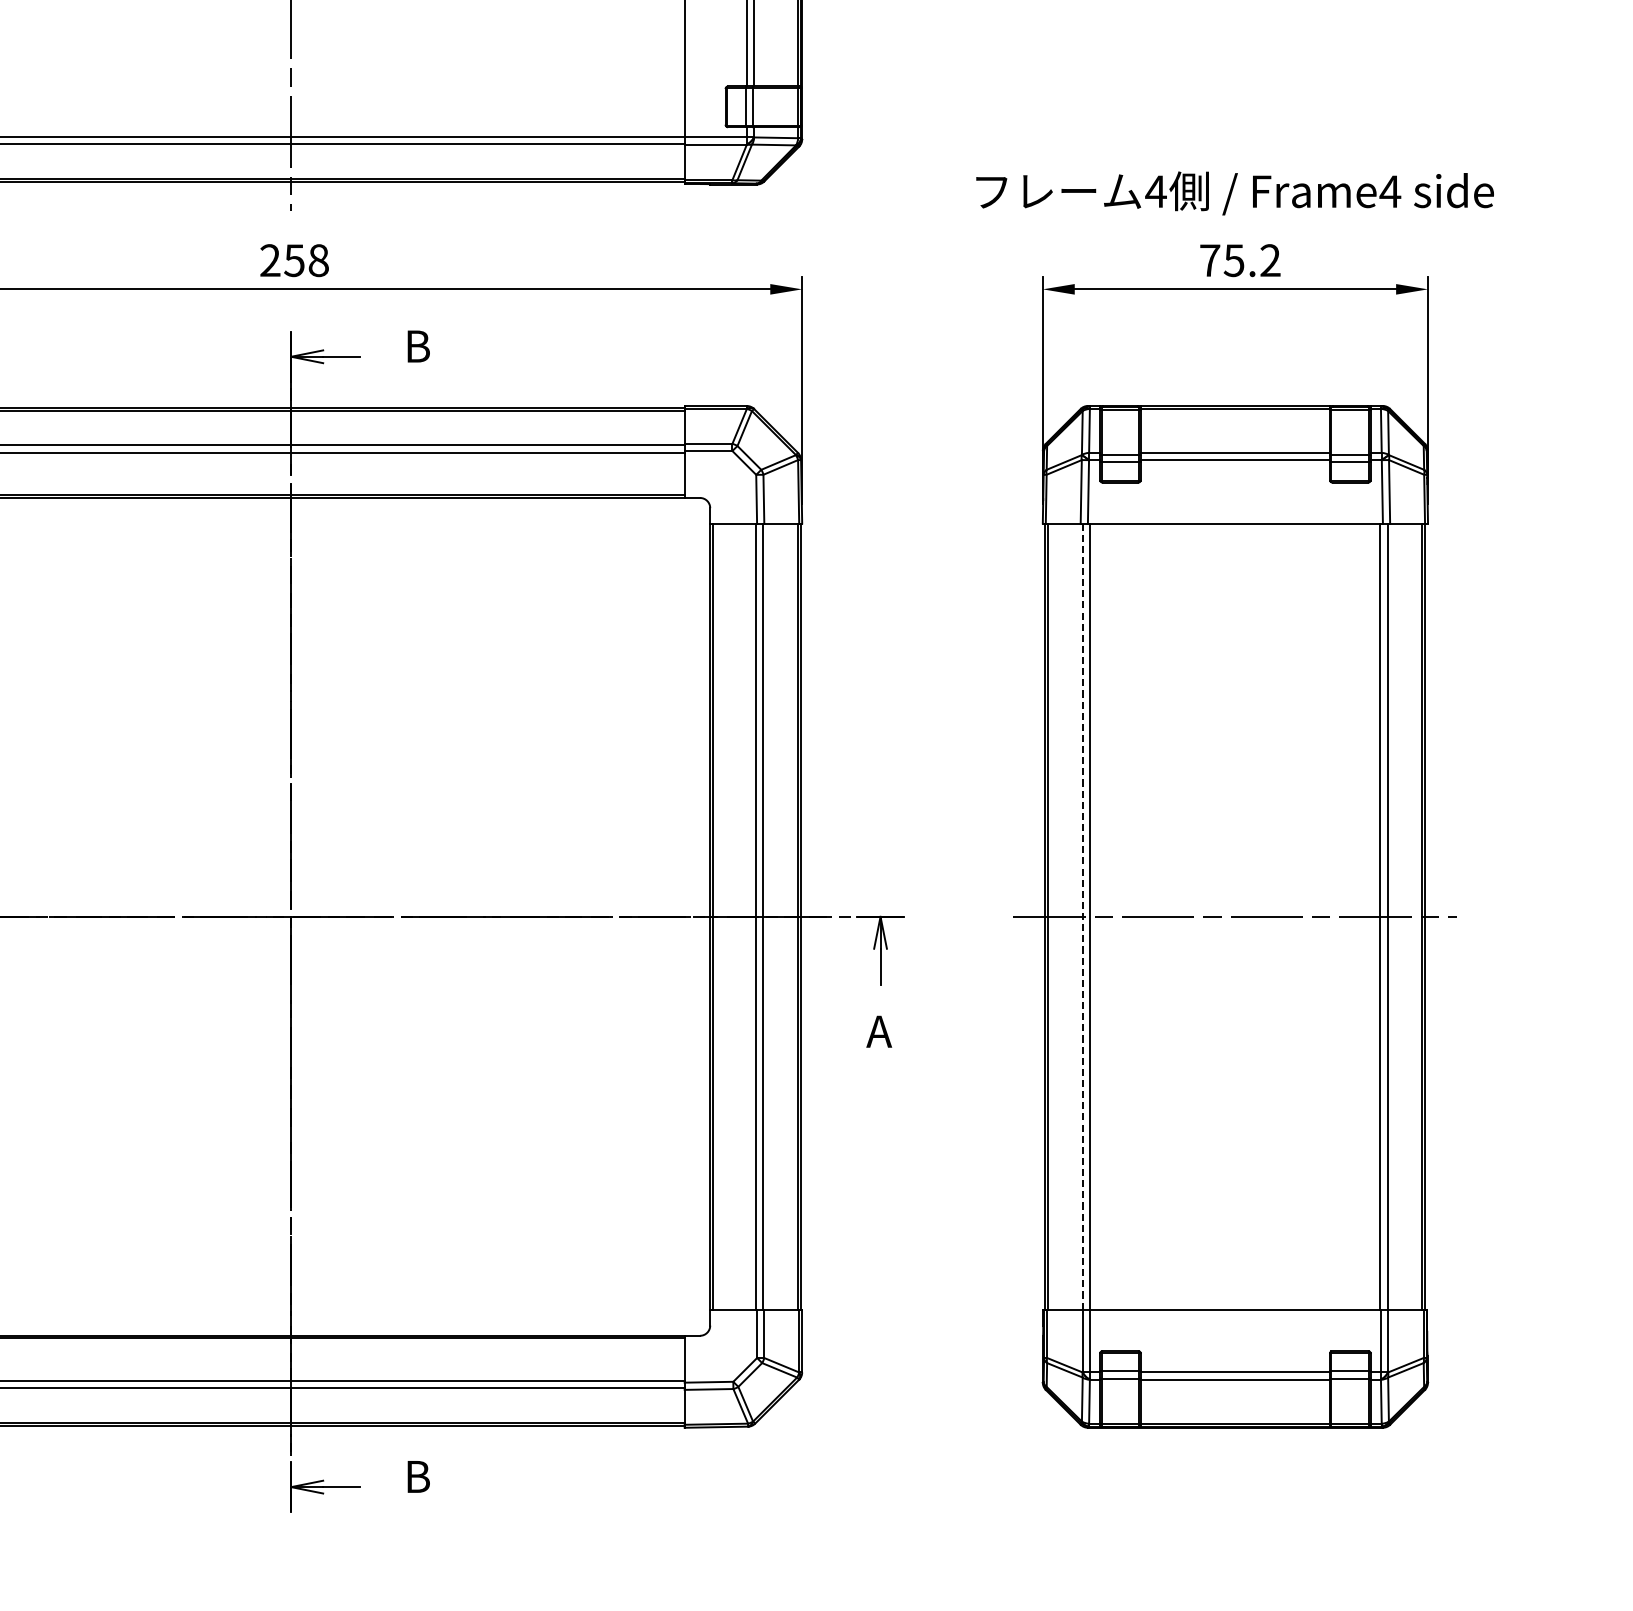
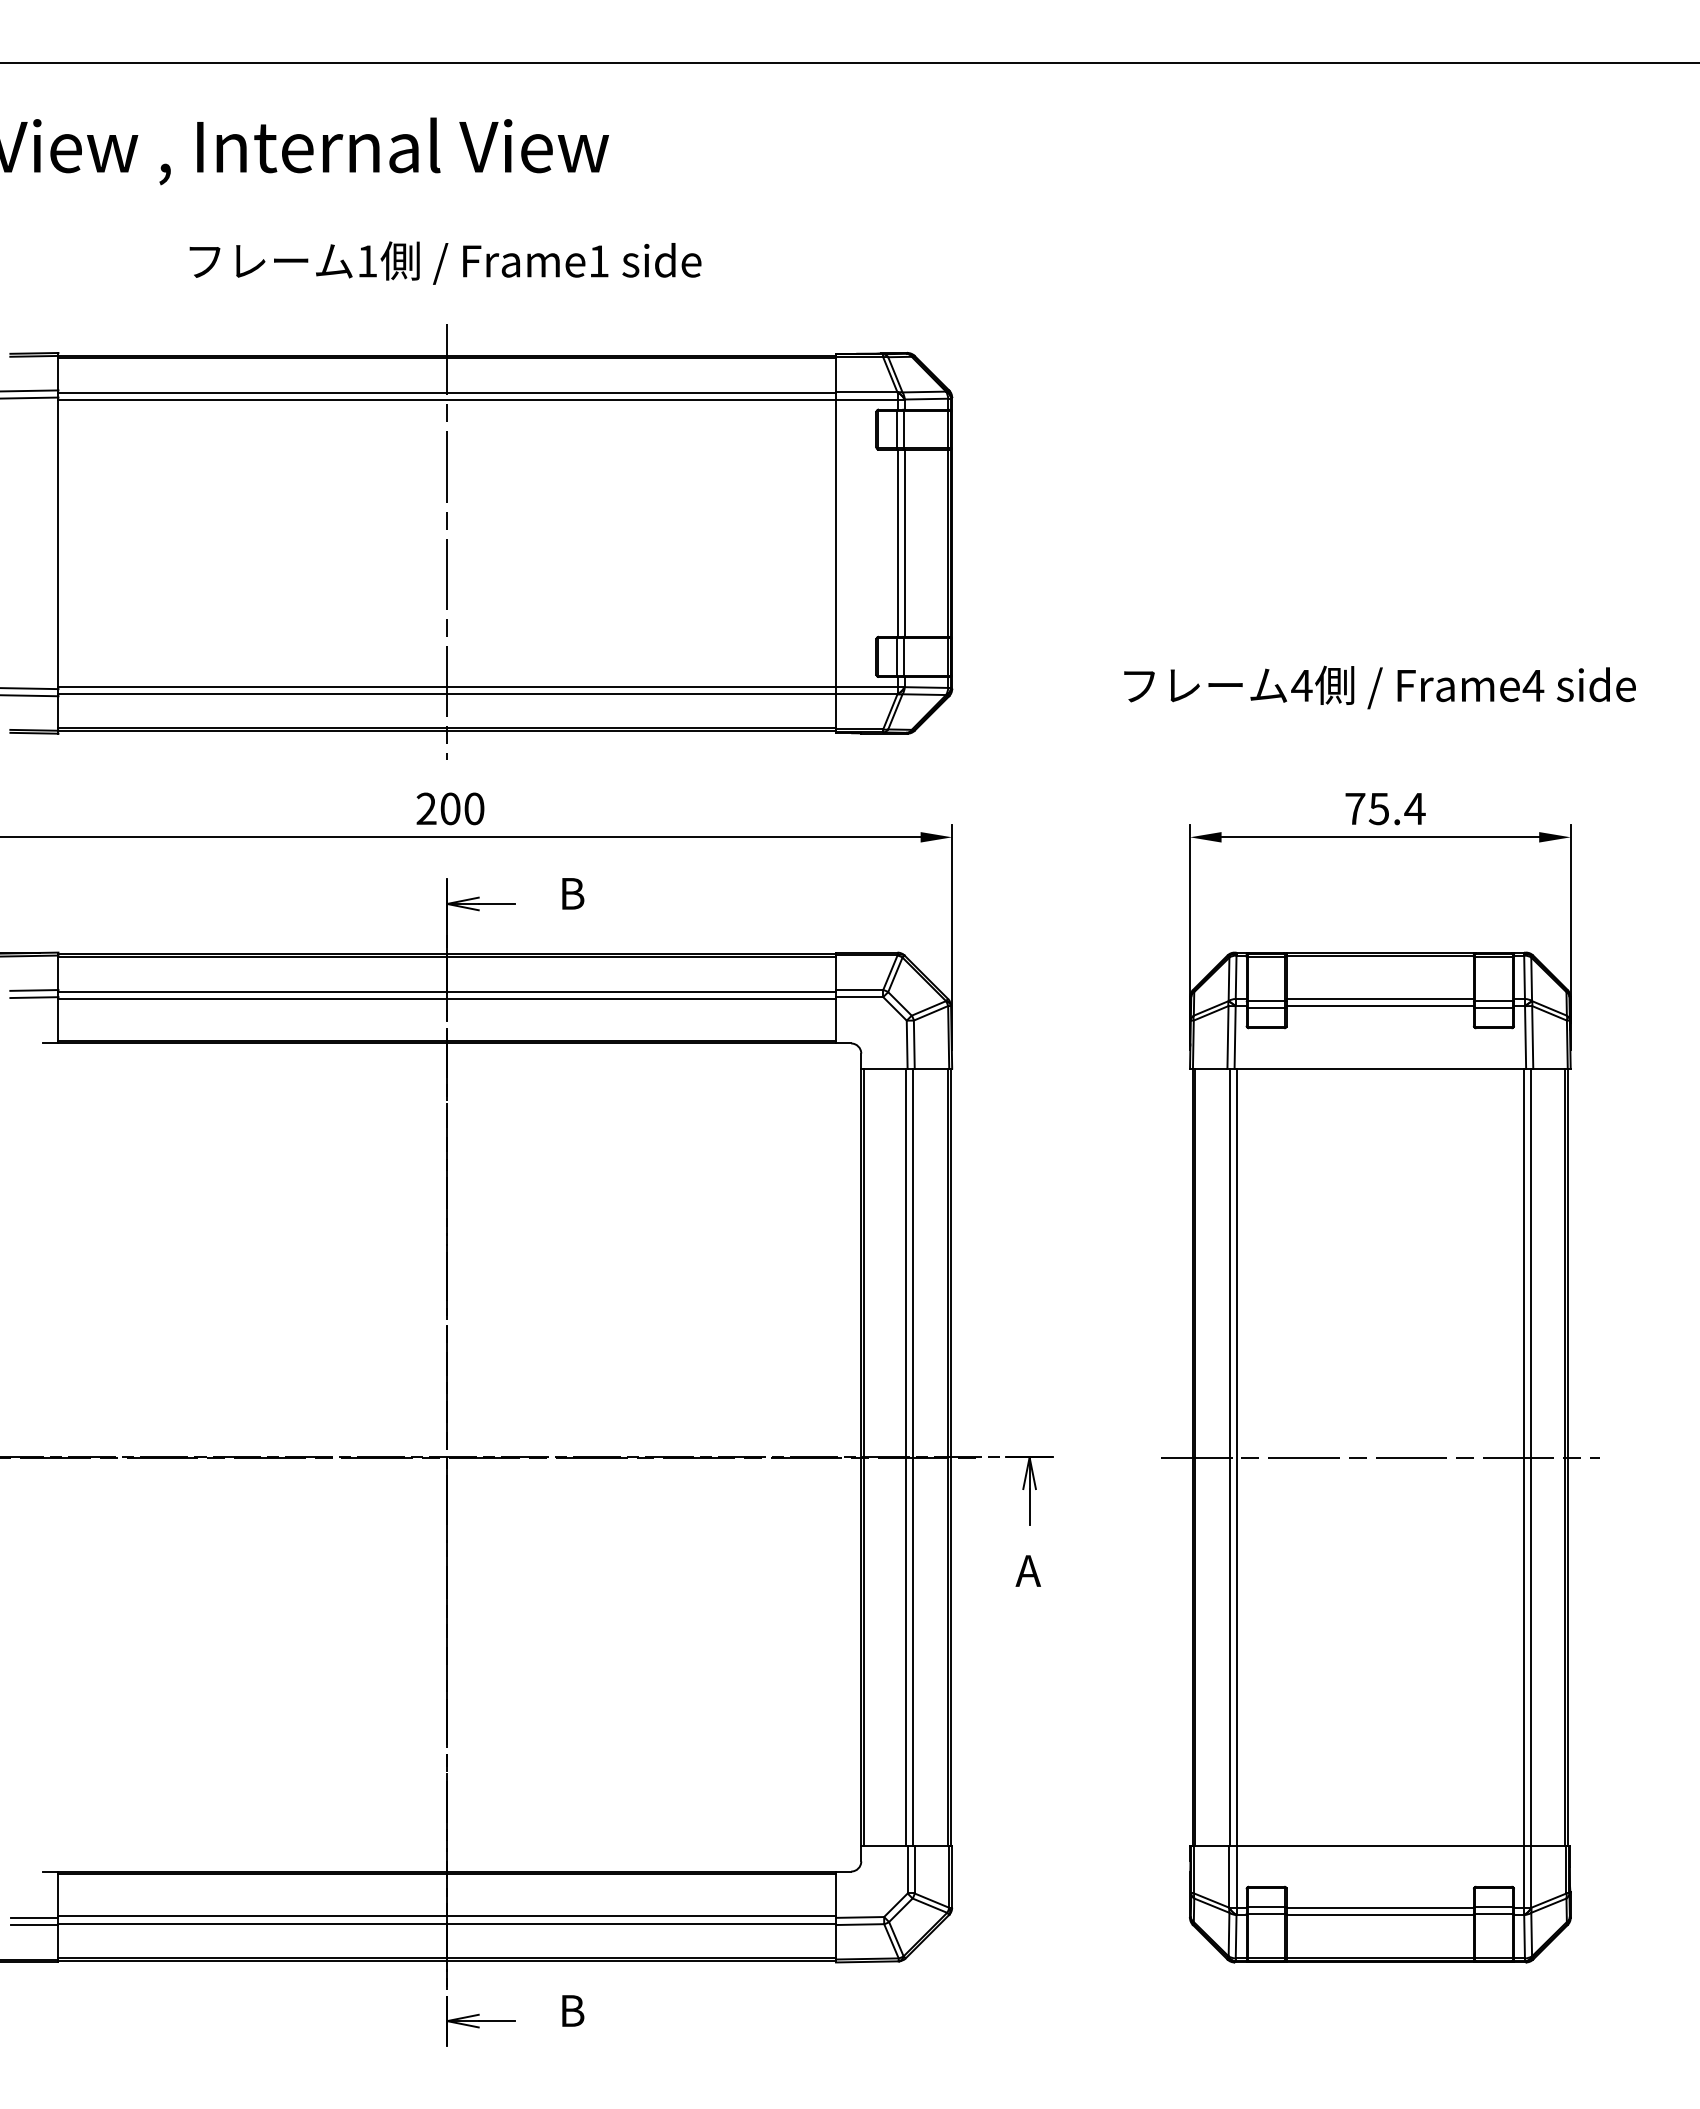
text: (1234, 193) -> (1379, 687), moved
text: (306, 260) -> (462, 808), 258 -> 200
text: (1269, 260) -> (1414, 808), 75.2 -> 75.4
line: (1082, 916) -> (1229, 1457), dashed -> solid

